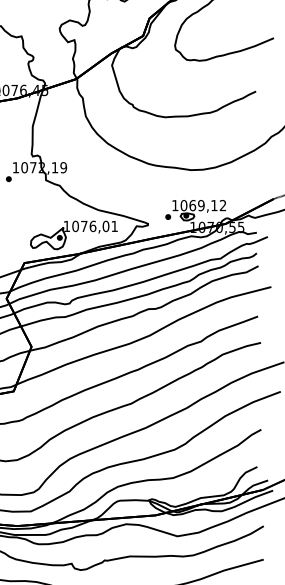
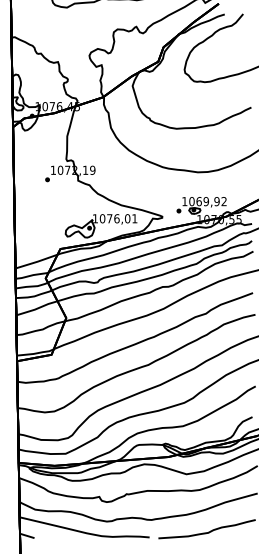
text: (213, 205) -> (216, 201), 1069,12 -> 1069,92

